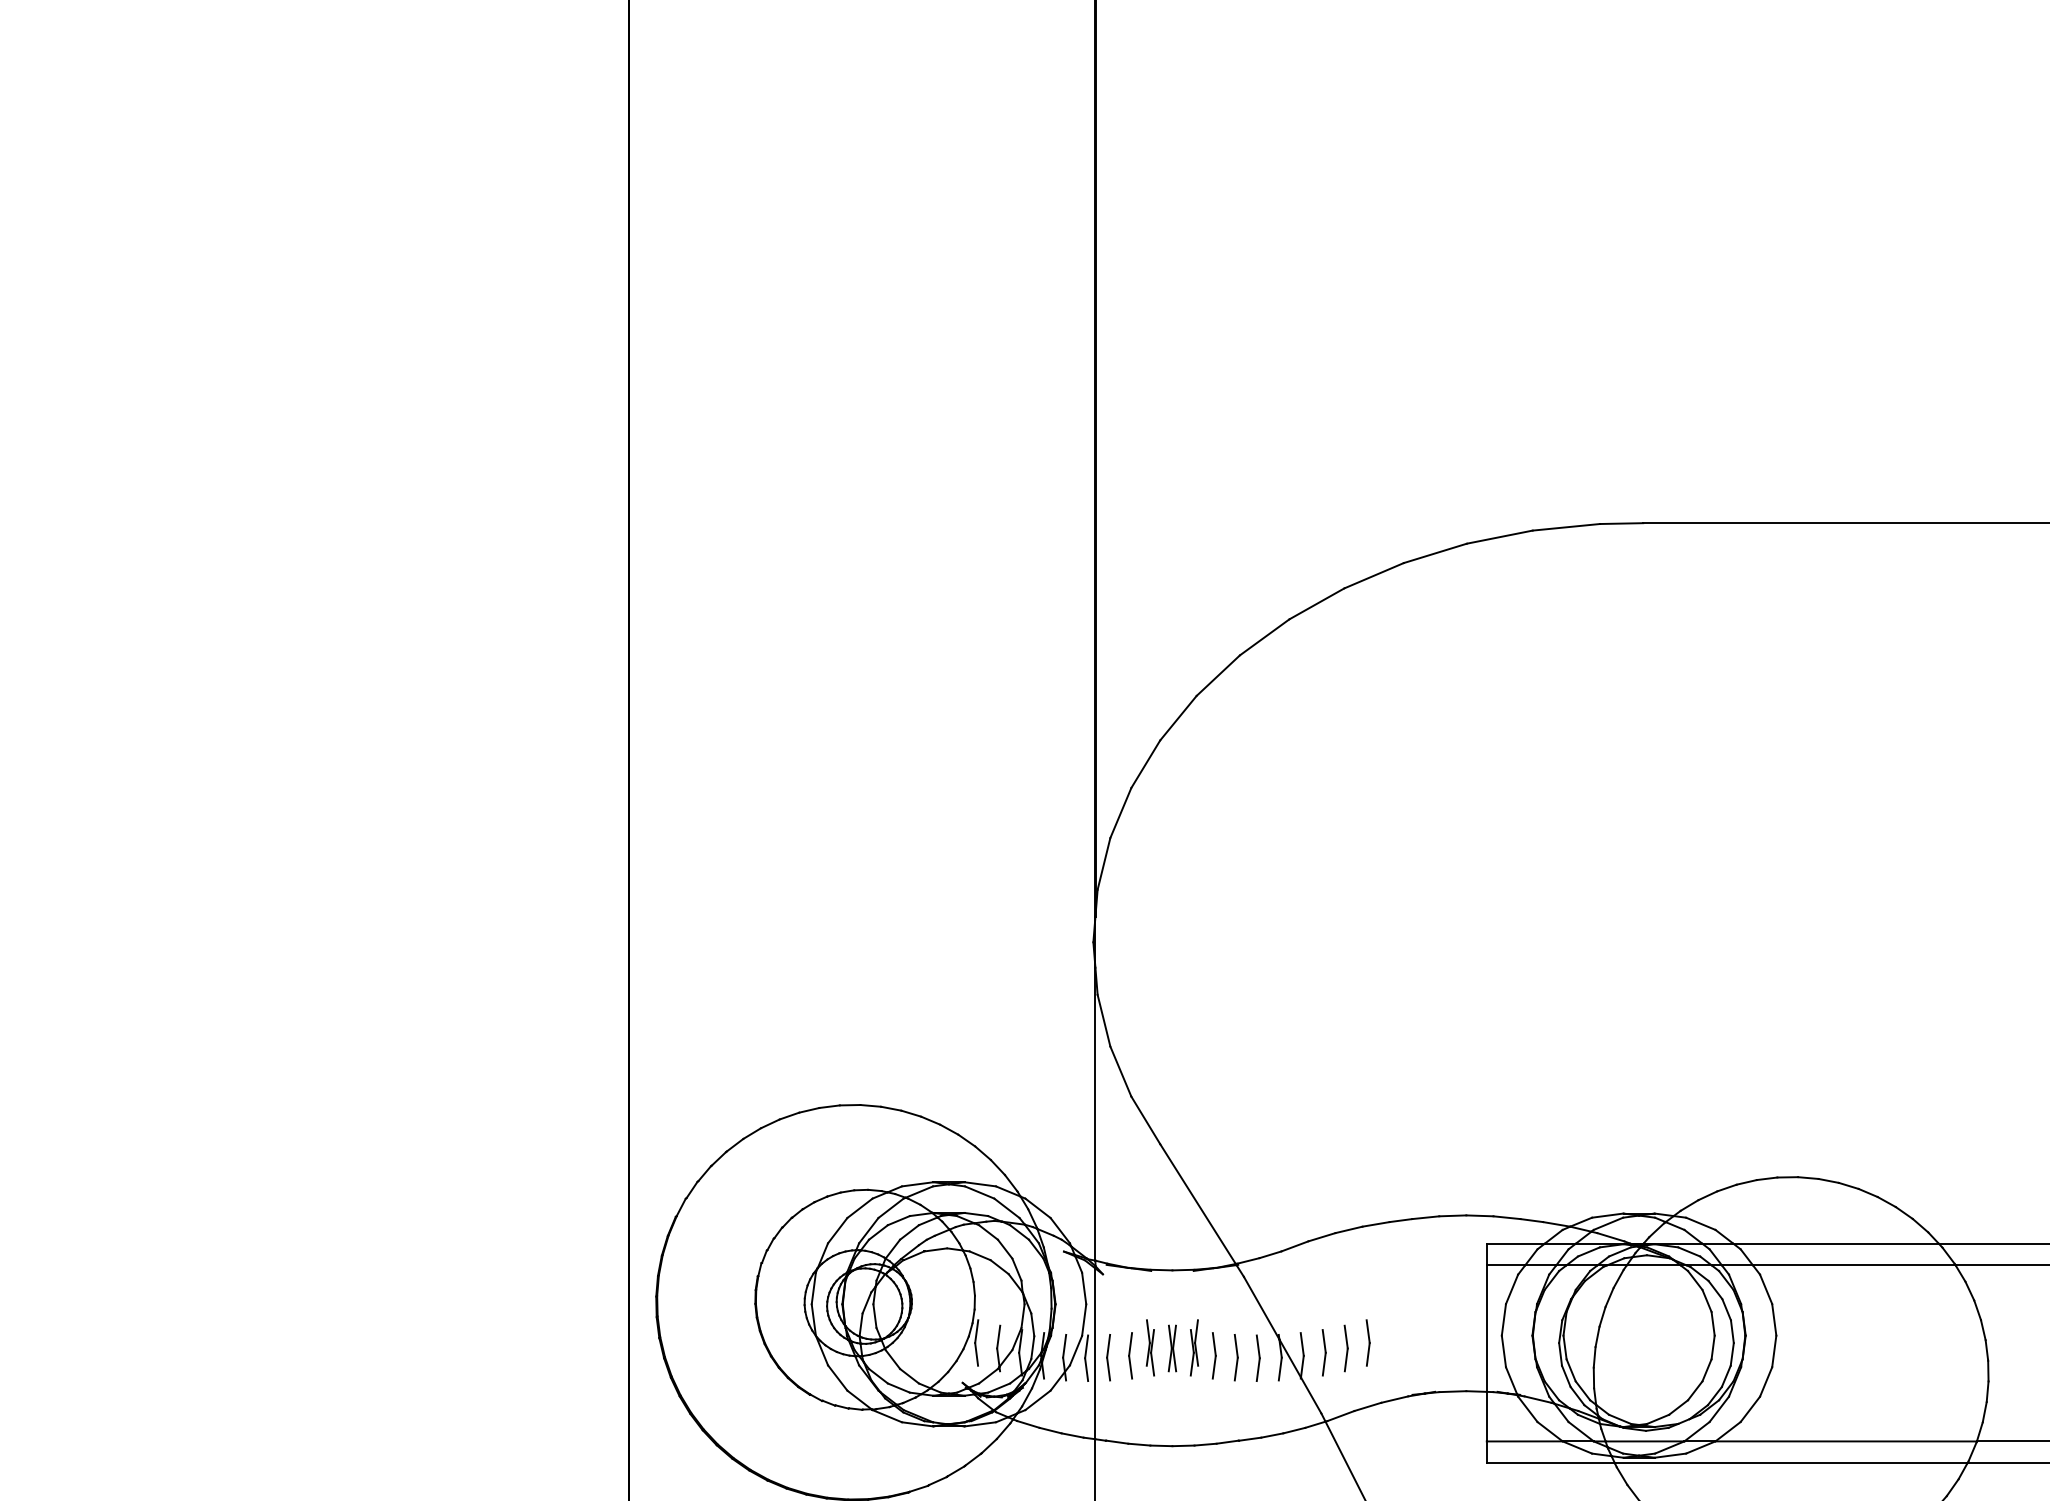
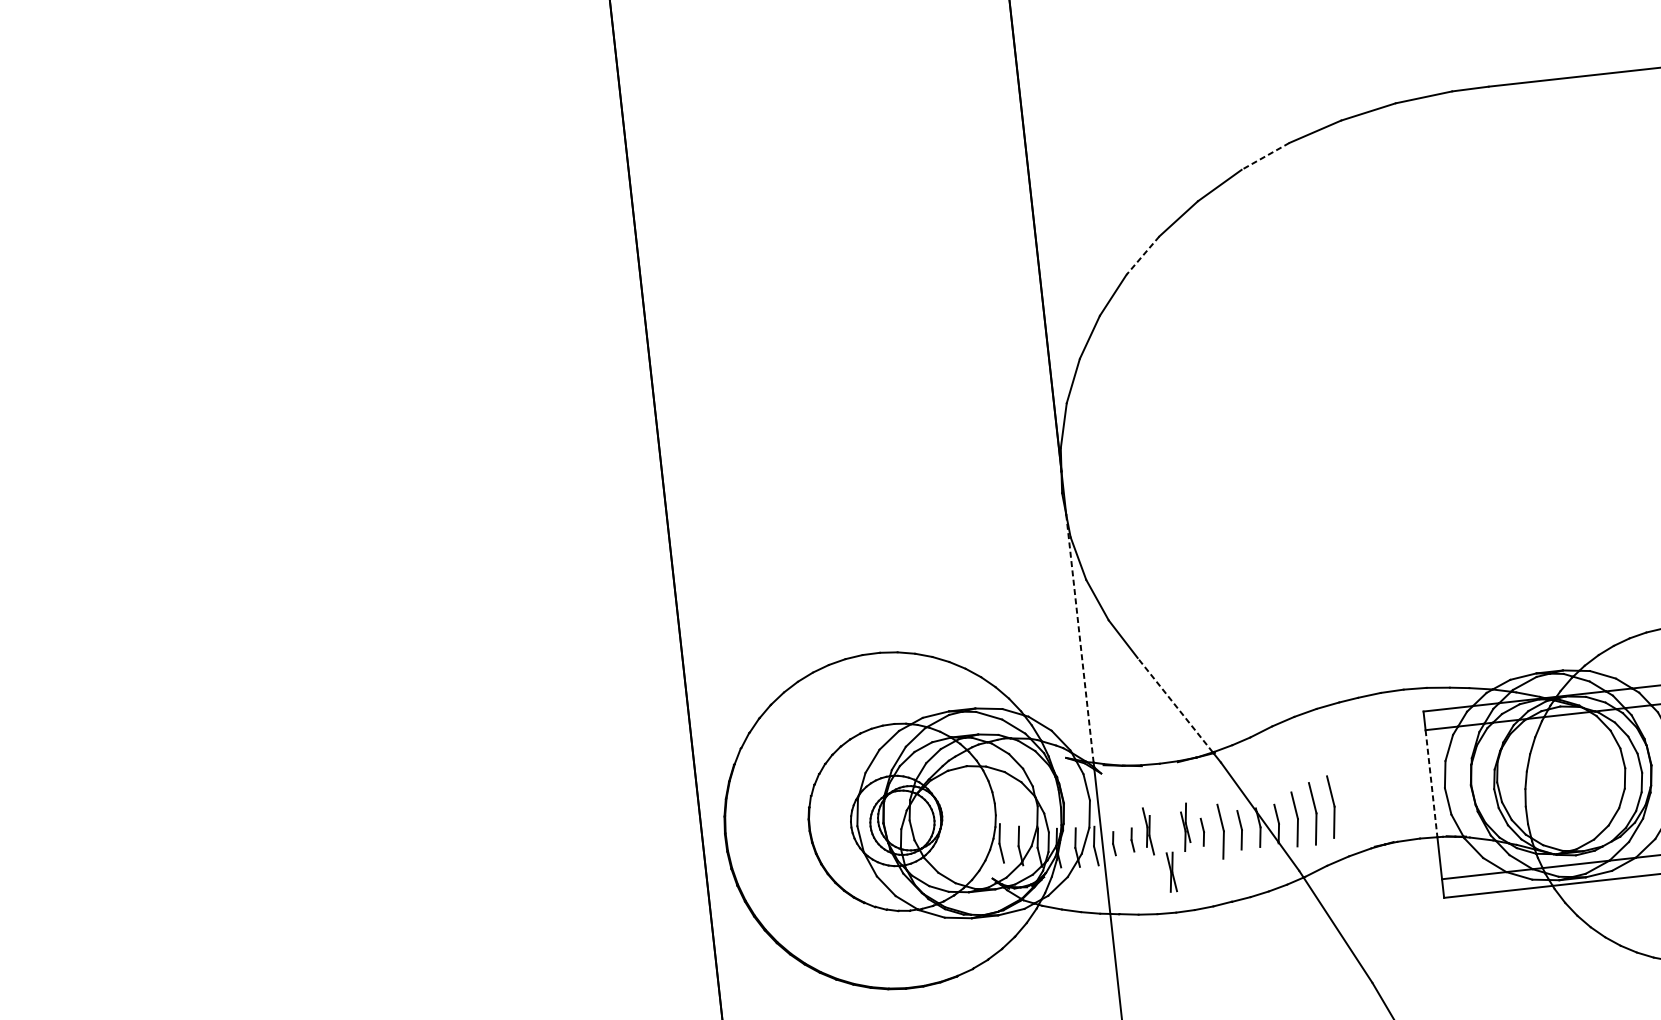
line: (1373, 575) -> (1265, 156), solid -> dashed
line: (1218, 675) -> (1143, 255), solid -> dashed
line: (1095, 1114) -> (1080, 638), solid -> dashed
line: (1198, 1204) -> (1175, 705), solid -> dashed
line: (1486, 1329) -> (1431, 784), solid -> dashed
part: (1367, 1342) -> (1331, 806), size x1.6
part: (1172, 1348) -> (1171, 872), moved
part: (1345, 1348) -> (1313, 813), size x1.6
part: (1323, 1352) -> (1295, 819), size x1.4
part: (1130, 1355) -> (1132, 839), size x0.6
part: (1213, 1355) -> (1202, 831), size x0.7
part: (1108, 1357) -> (1113, 843), size x0.6
part: (1235, 1357) -> (1221, 831), size x1.4

